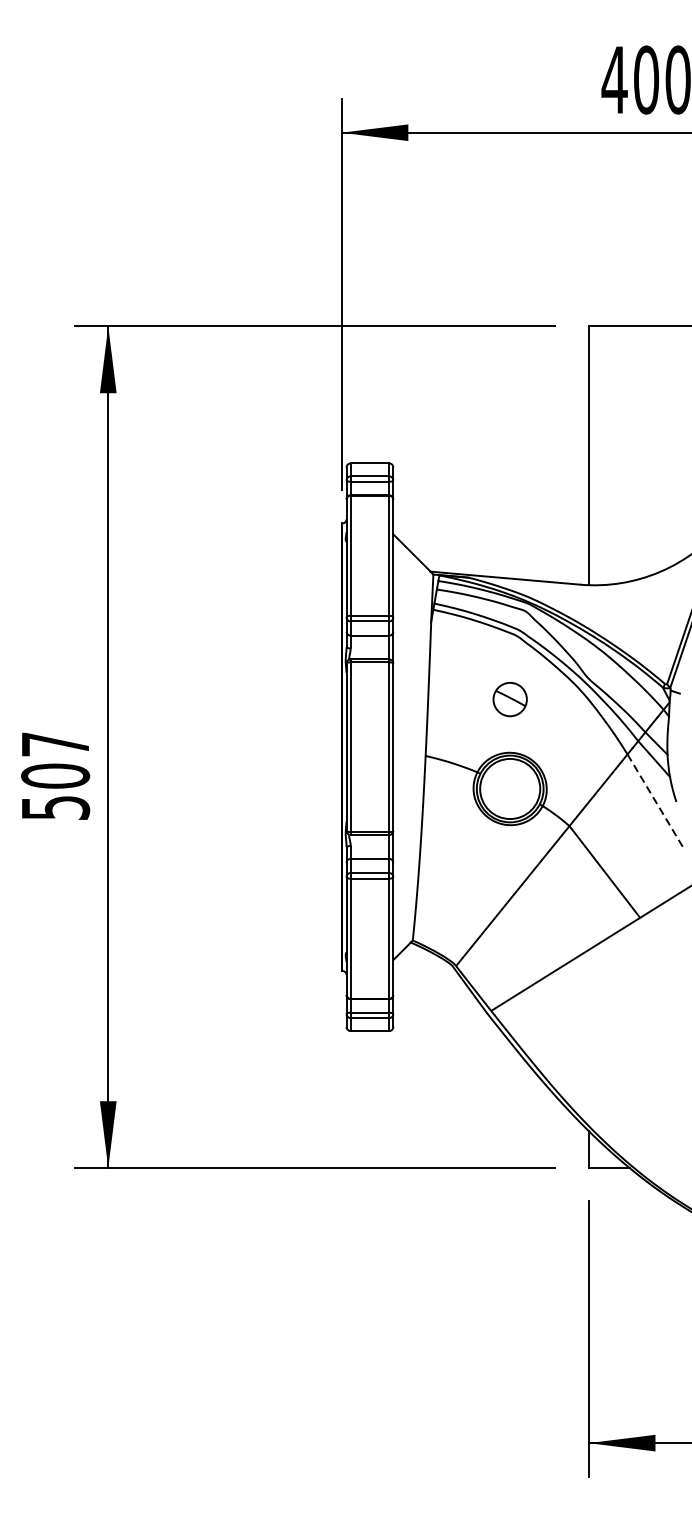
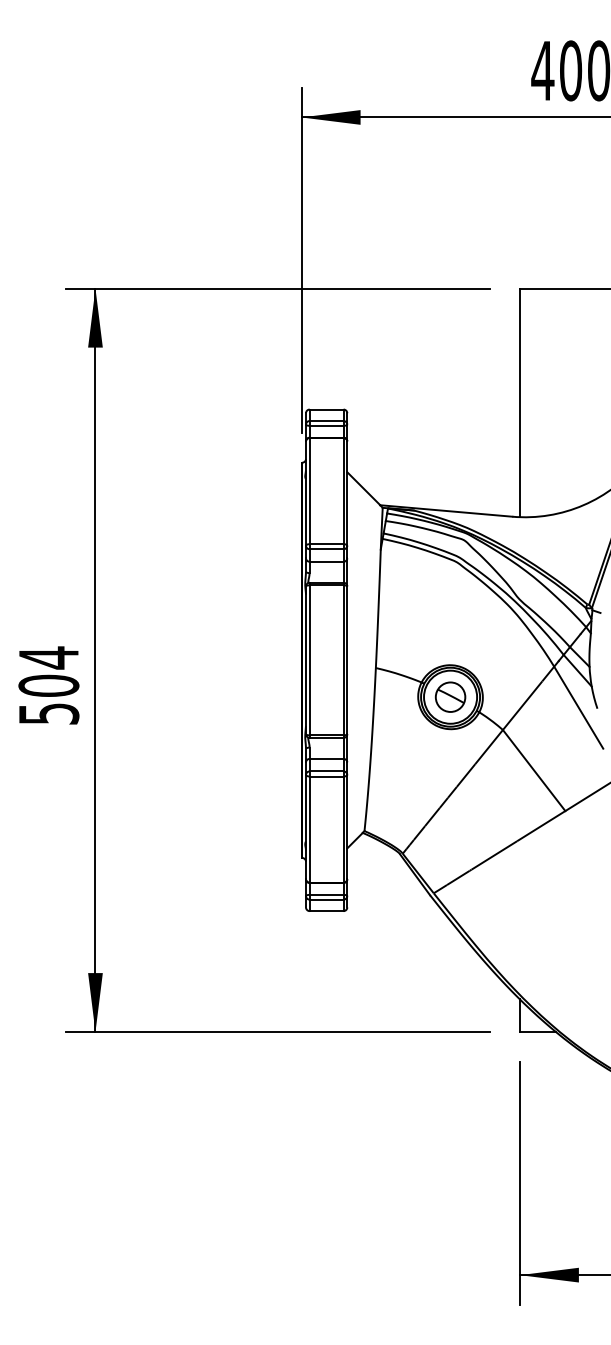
part: (510, 698) -> (450, 696), moved
text: (55, 744) -> (48, 657), 507 -> 504
line: (655, 800) -> (578, 707), dashed -> solid

